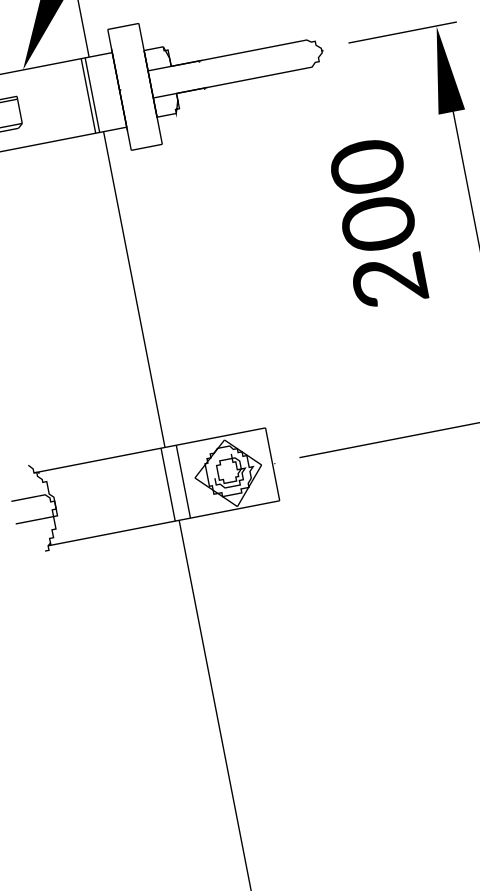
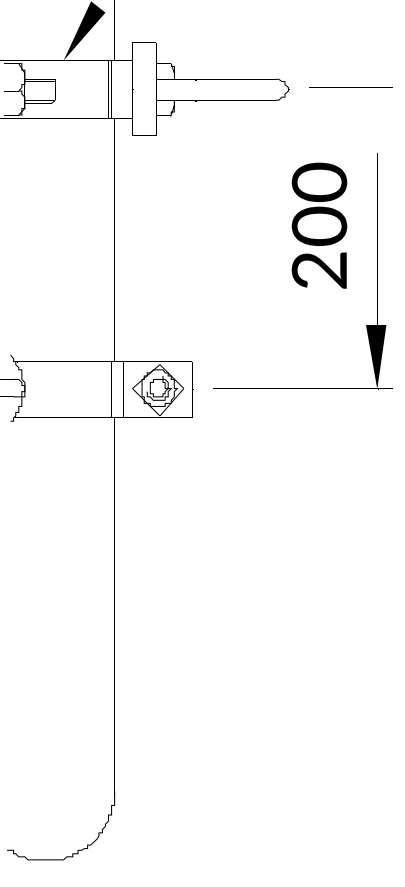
fill: (442, 69) -> (375, 120), removed
text: (378, 222) -> (319, 225), moved

